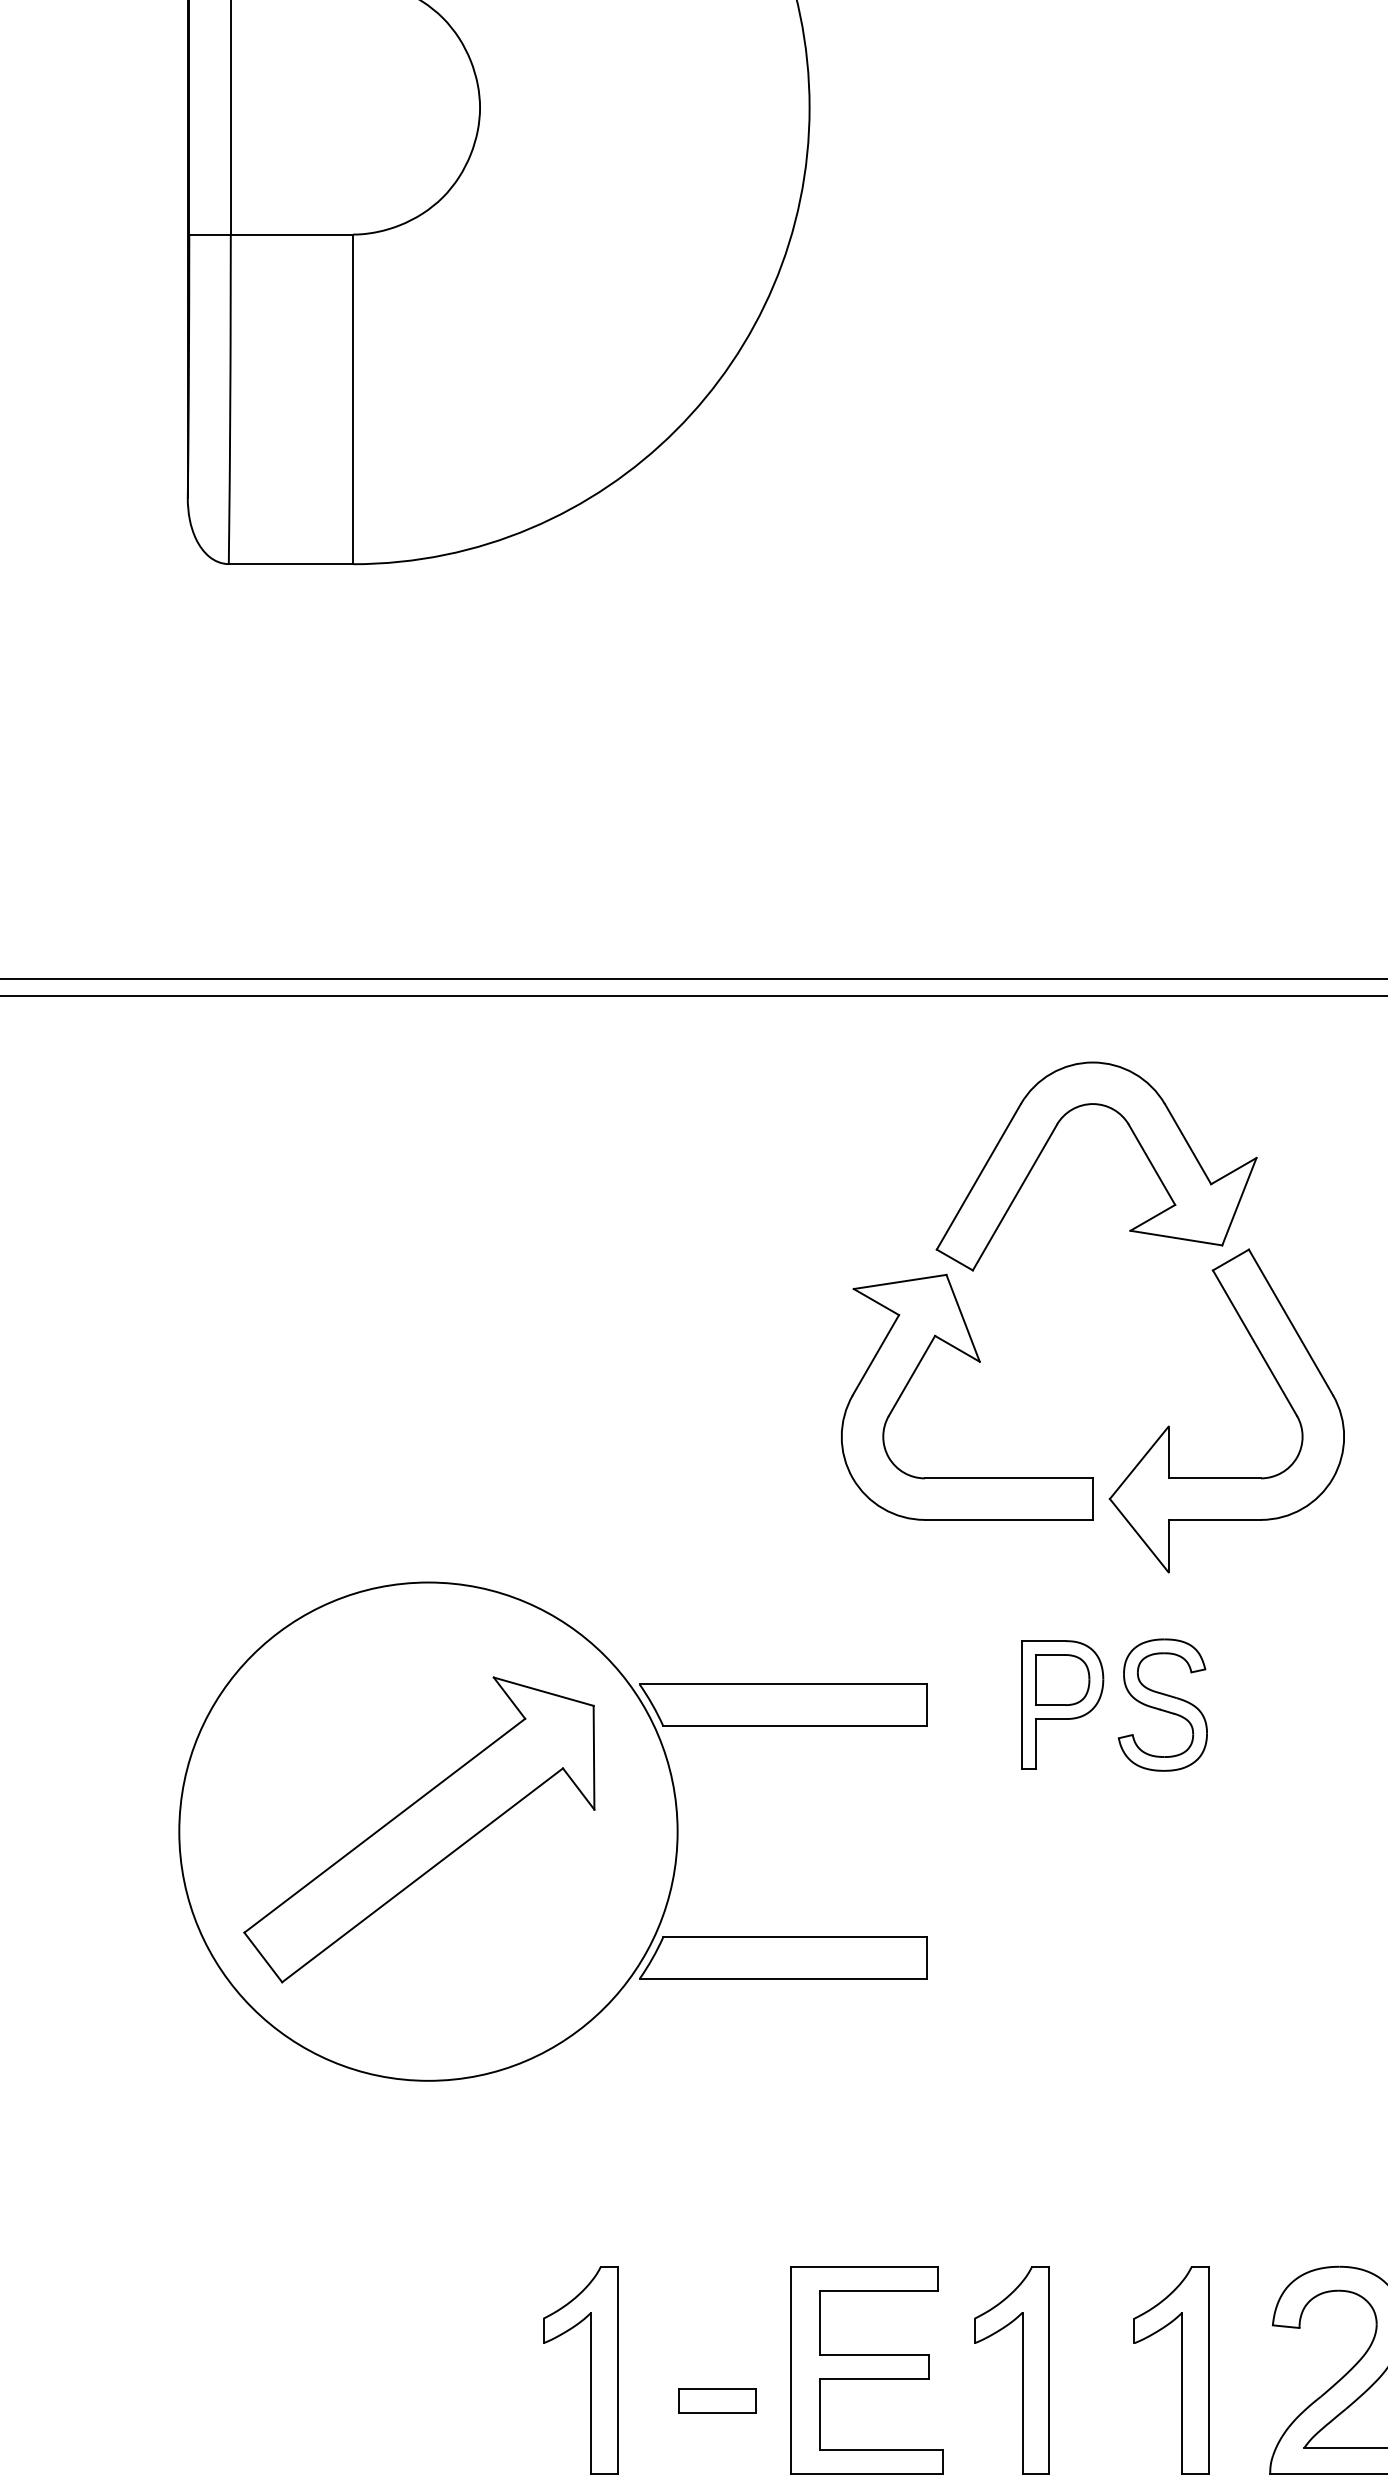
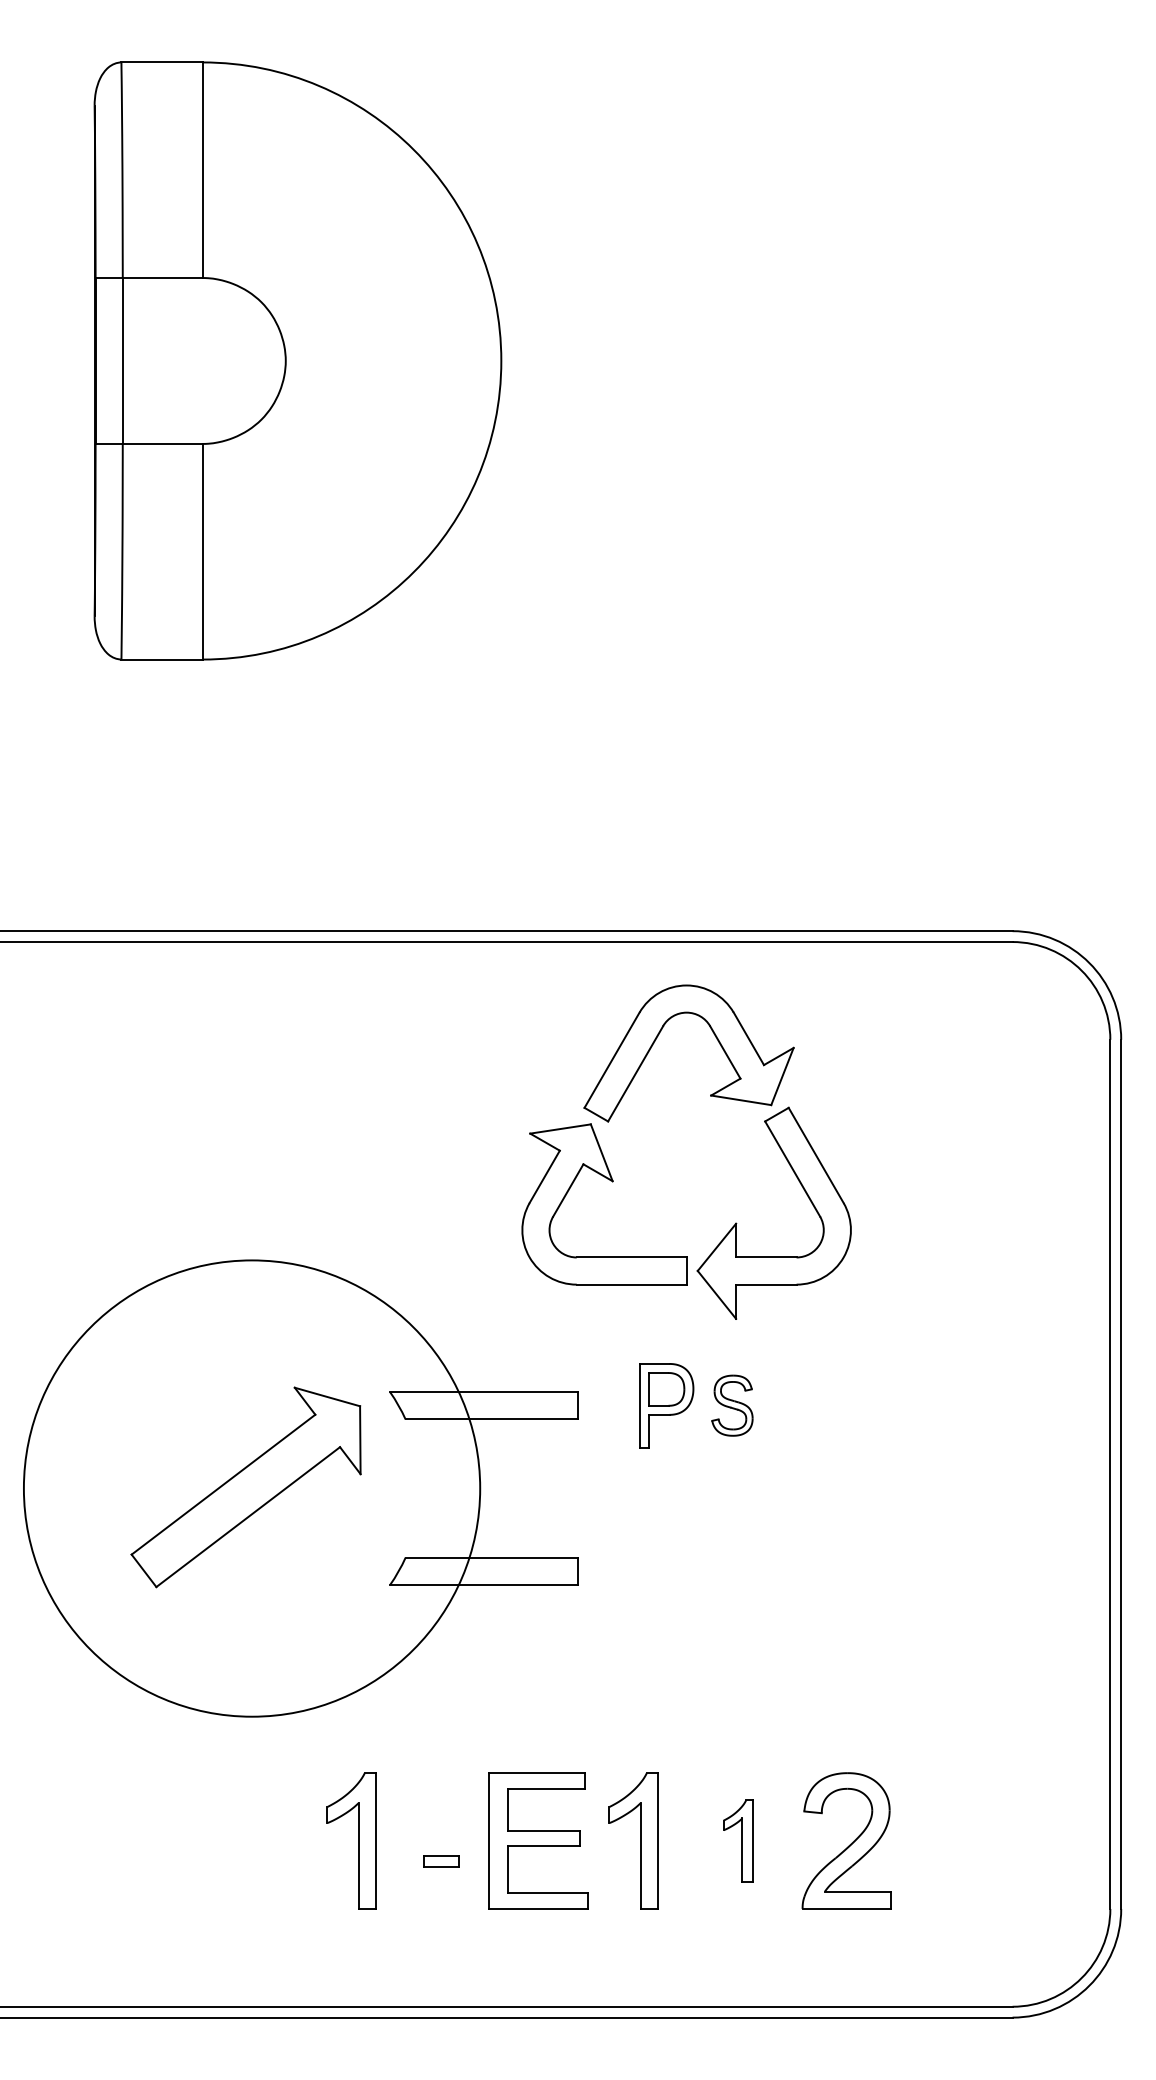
part: (1163, 1704) -> (732, 1405), size x0.7
circle: (429, 1831) -> (252, 1488), size x1.4
part: (1172, 2369) -> (738, 1840), size x0.6
part: (718, 2400) -> (441, 1860), size x0.7

